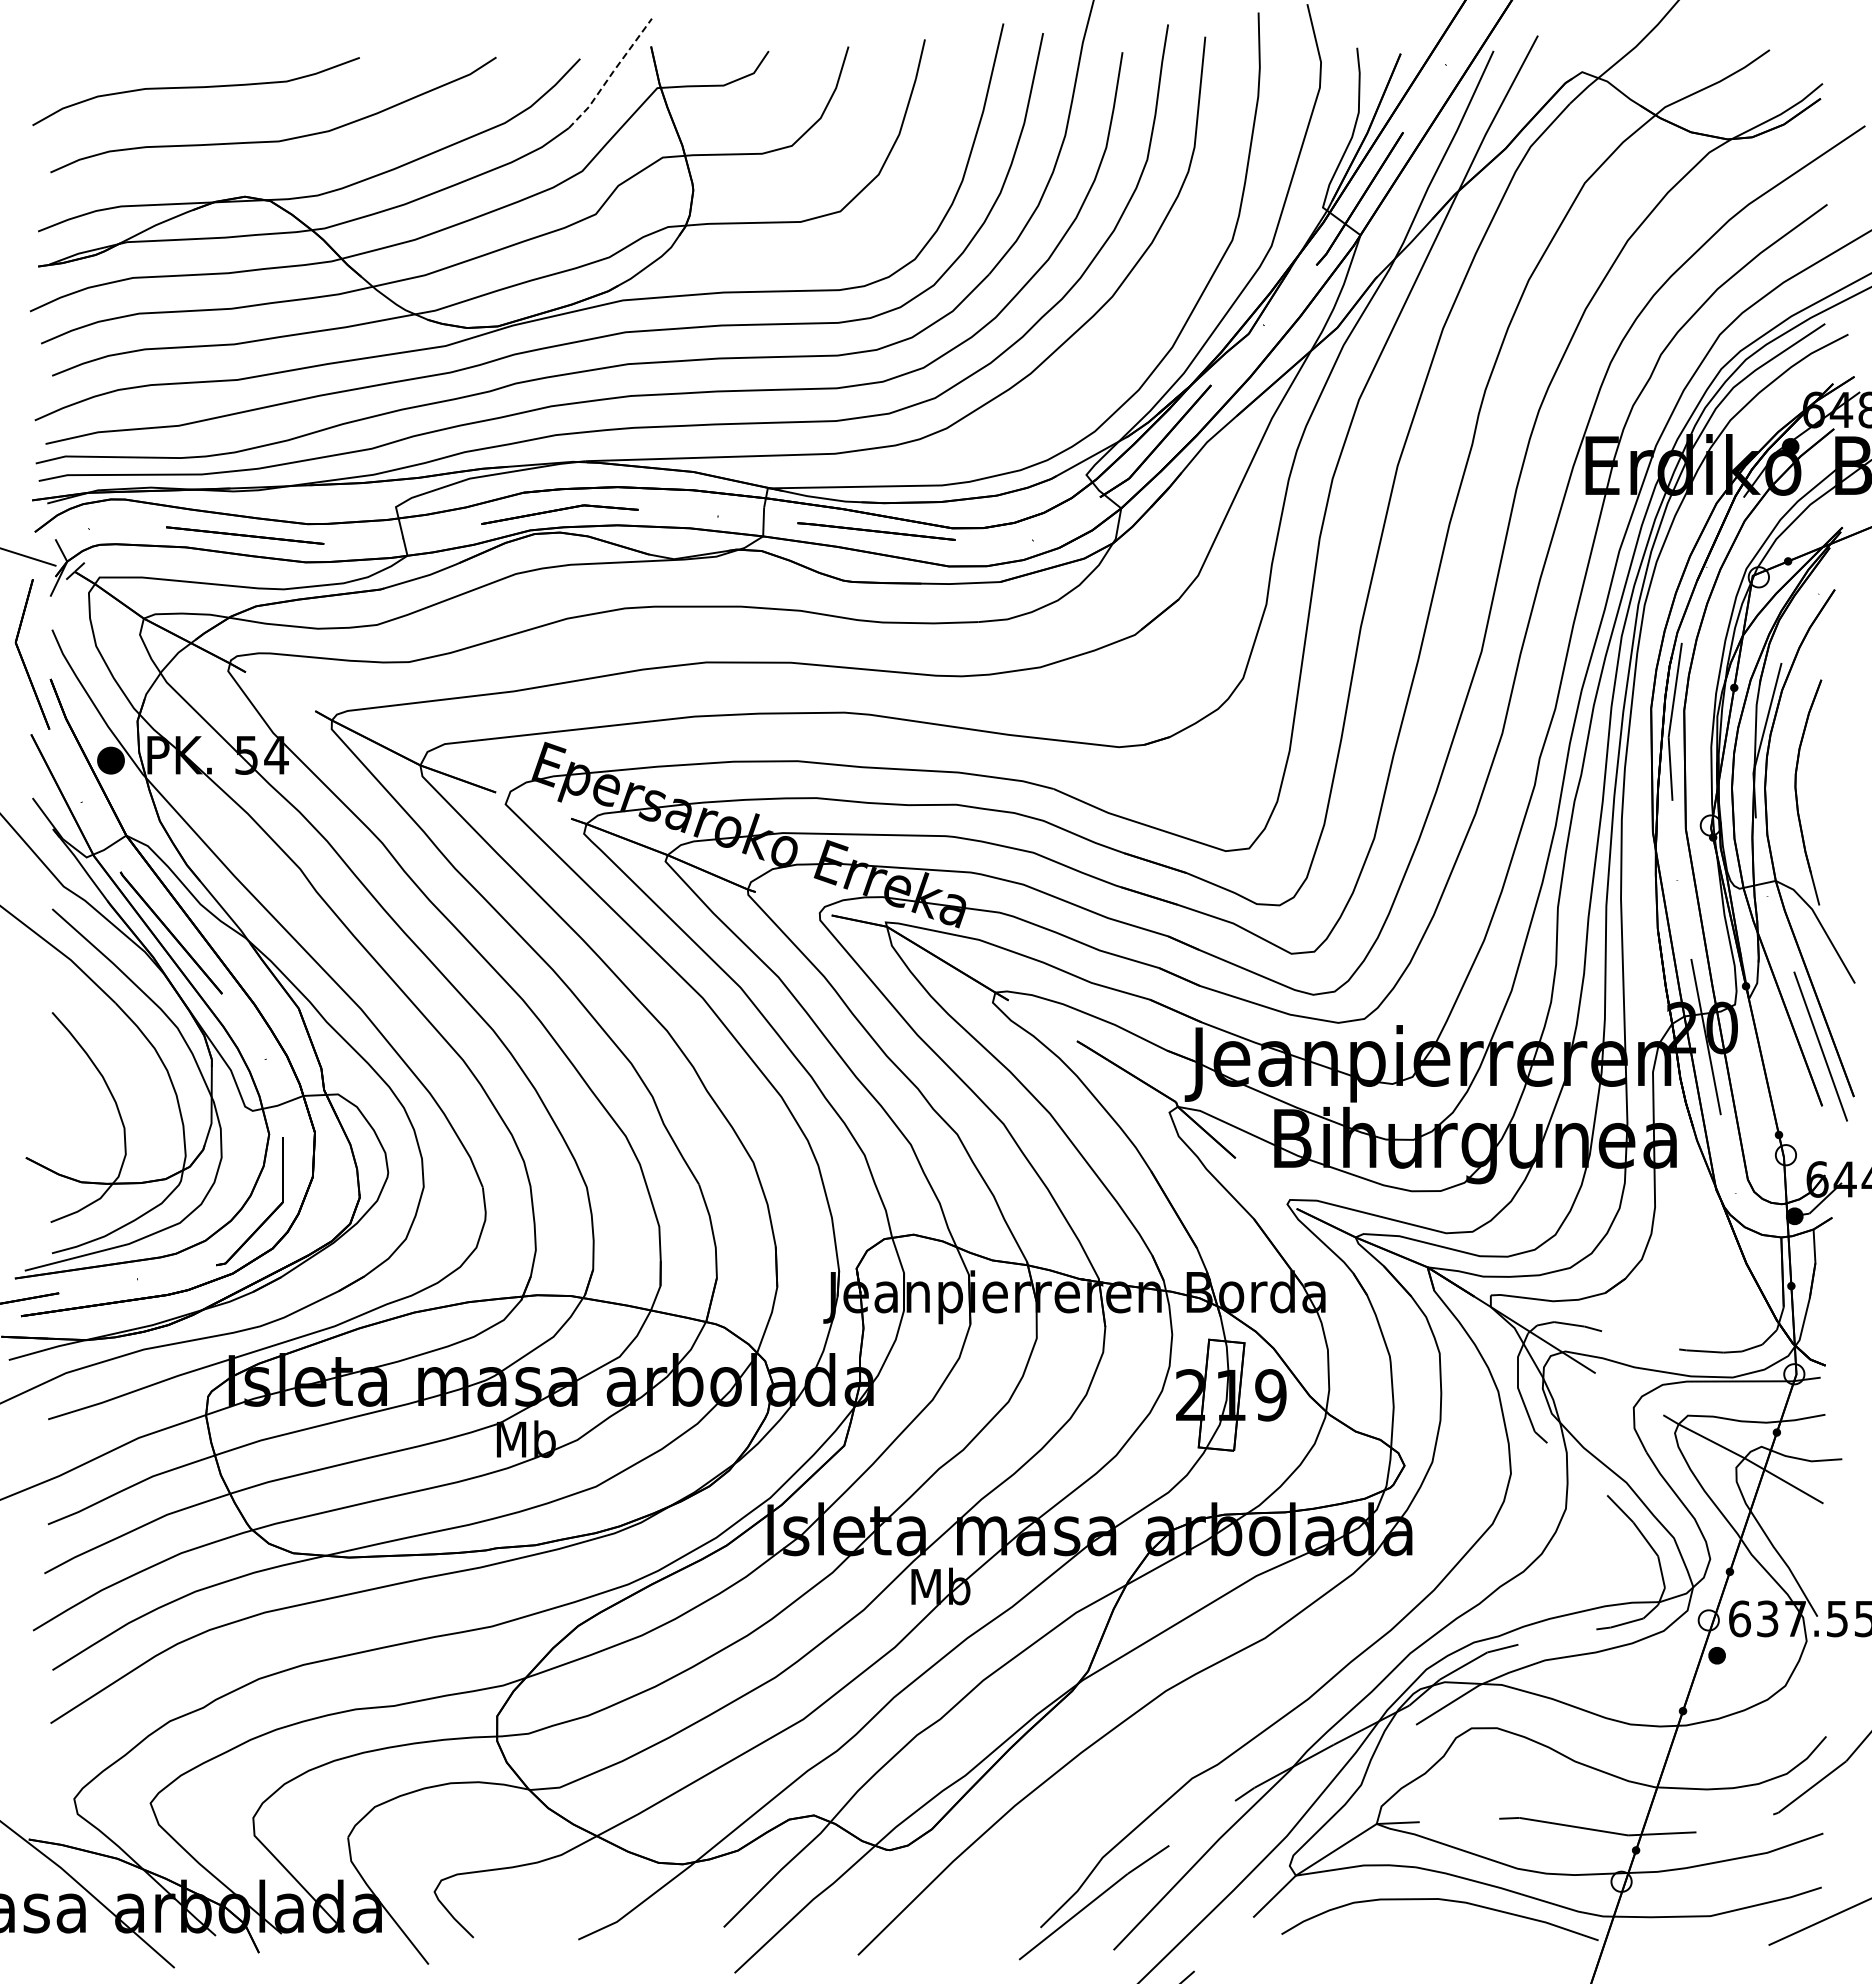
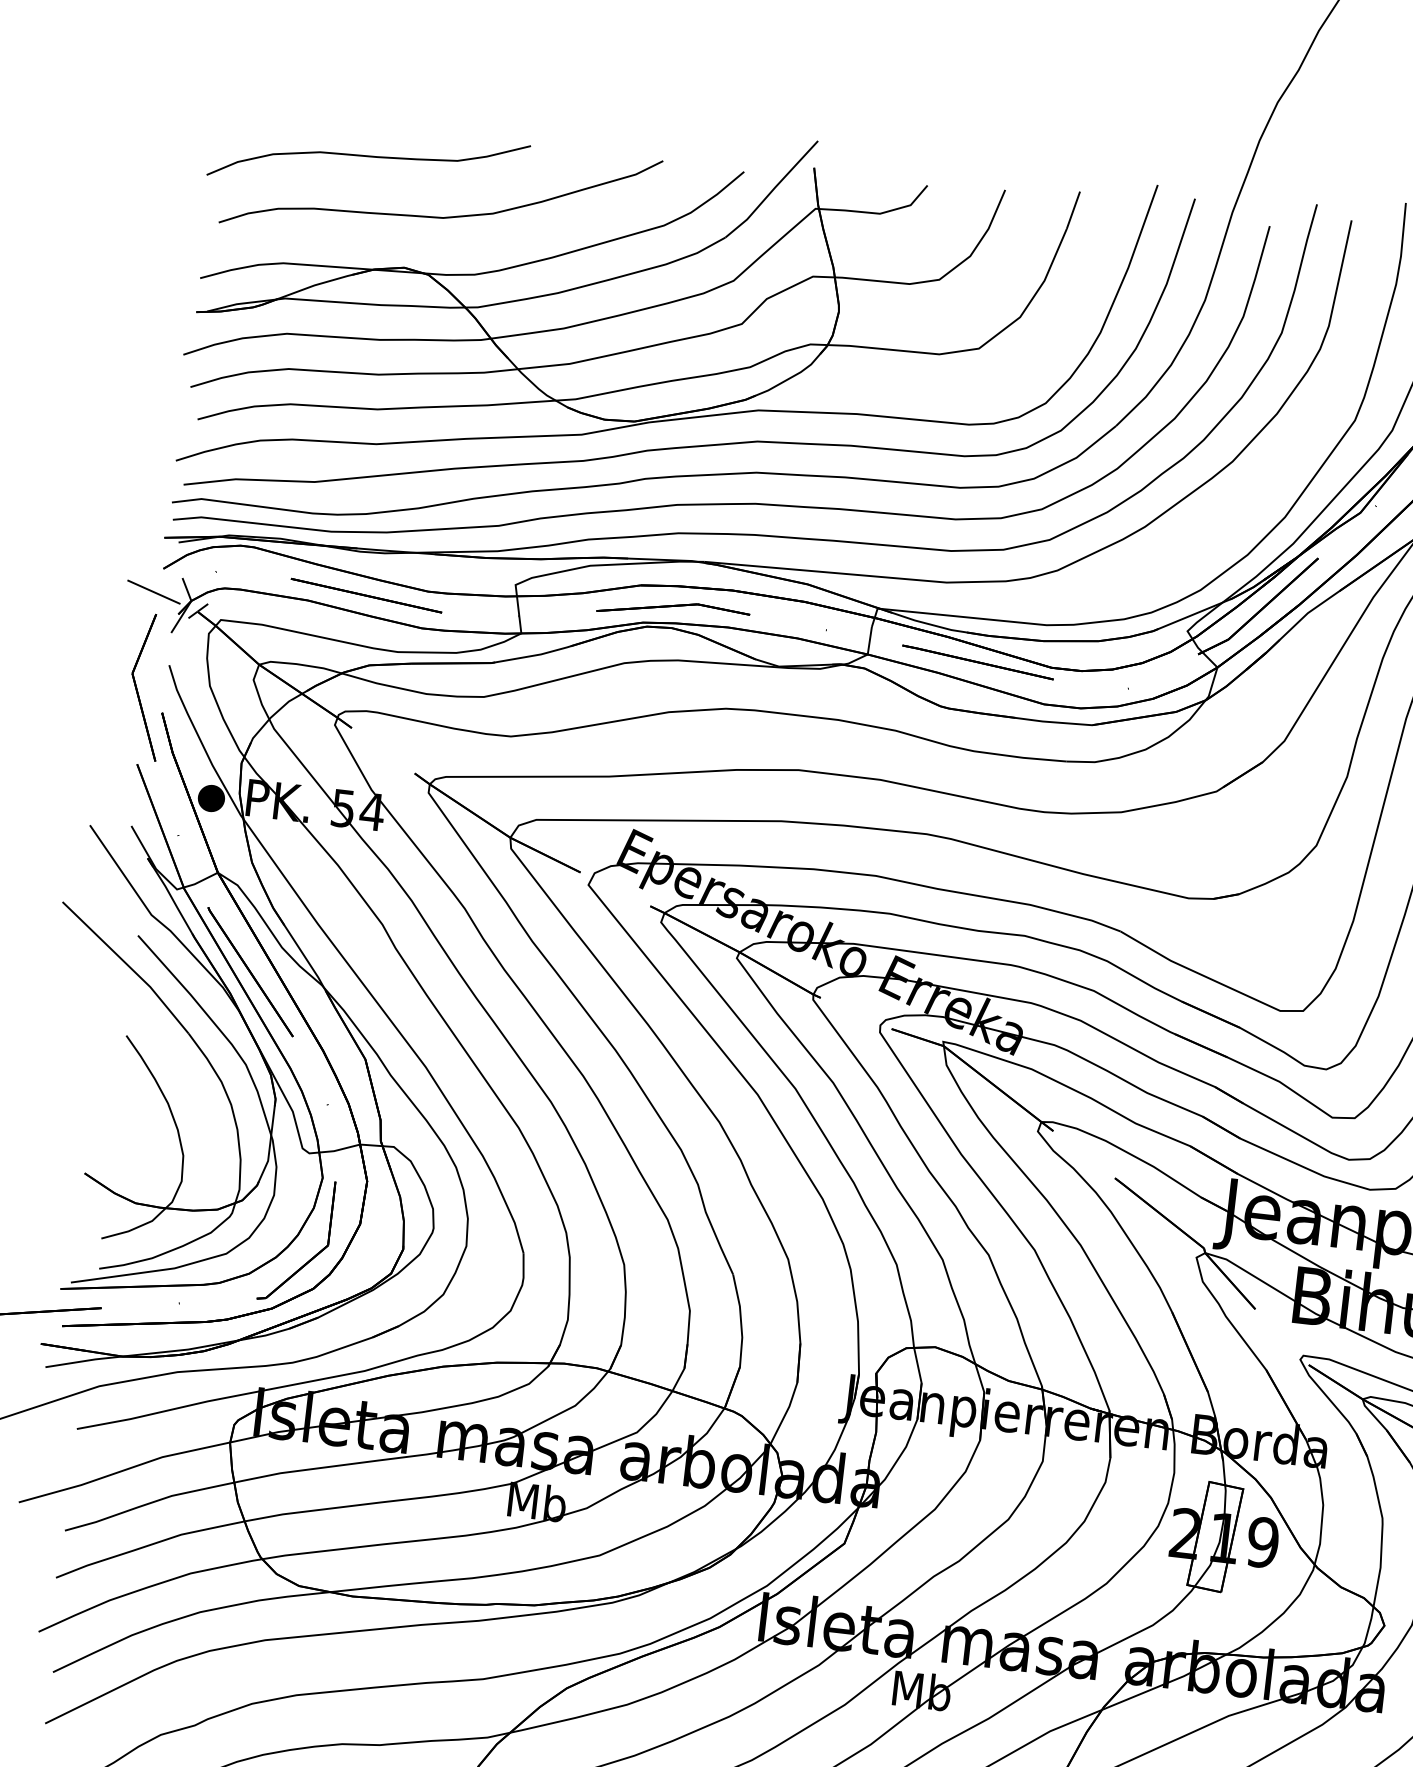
line: (611, 74) -> (772, 190), dashed -> solid

